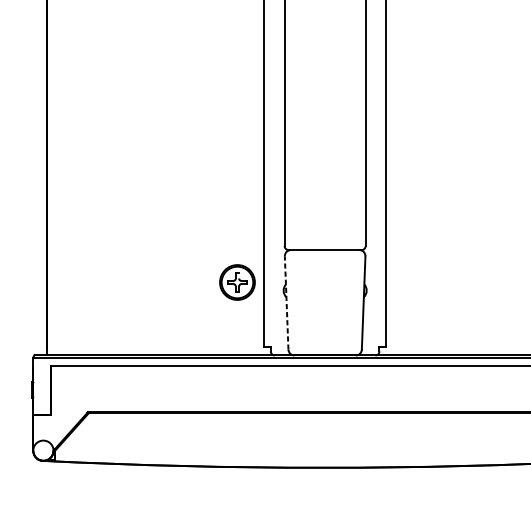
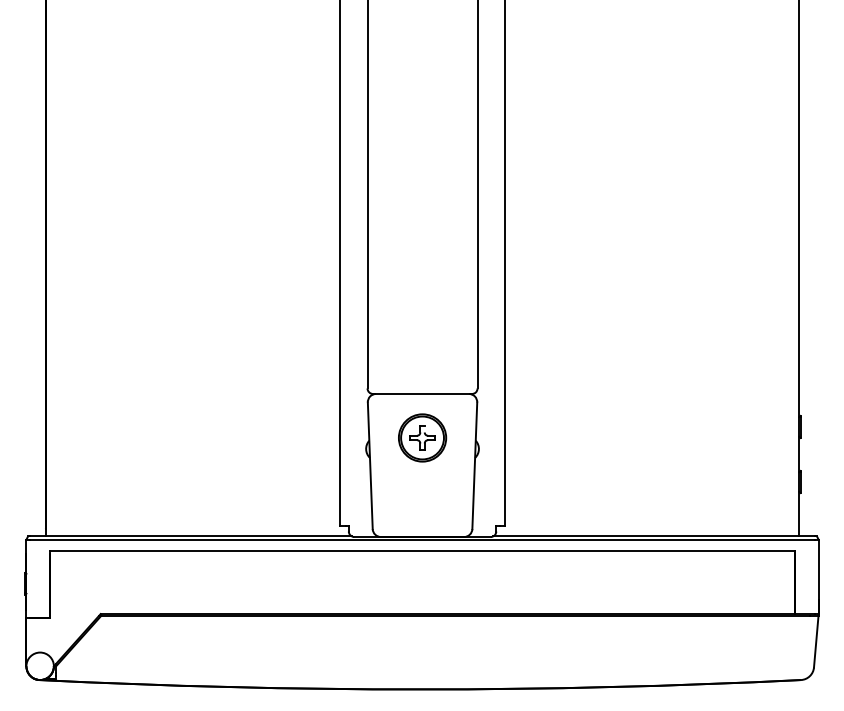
part: (237, 282) -> (422, 437), moved
line: (286, 302) -> (370, 465), dashed -> solid

